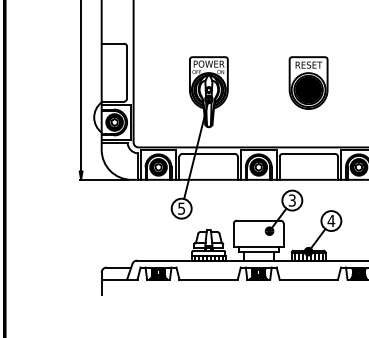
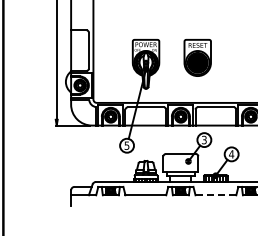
part: (308, 82) -> (197, 57), moved
line: (308, 279) -> (215, 195), solid -> dashed

